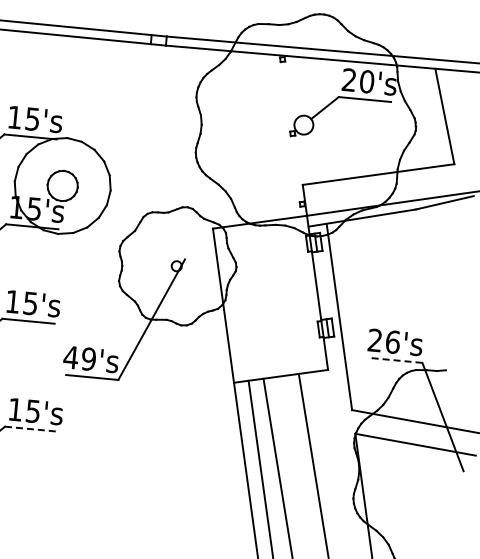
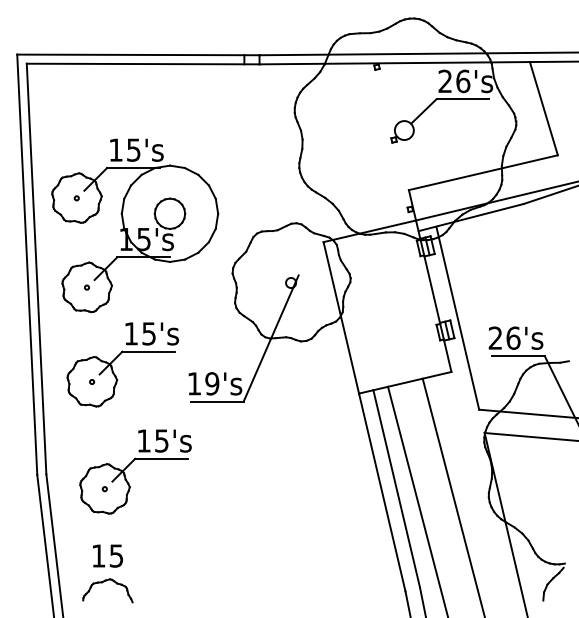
text: (367, 80) -> (463, 80), 20's -> 26's
text: (71, 357) -> (194, 383), 49's -> 19's
line: (396, 360) -> (518, 356), dashed -> solid
line: (31, 428) -> (161, 458), dashed -> solid

